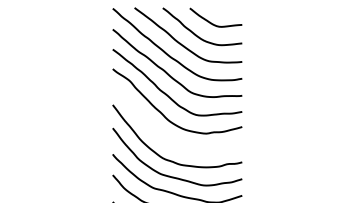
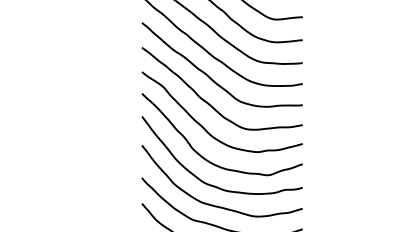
curve: (164, 138) -> (206, 158), added

